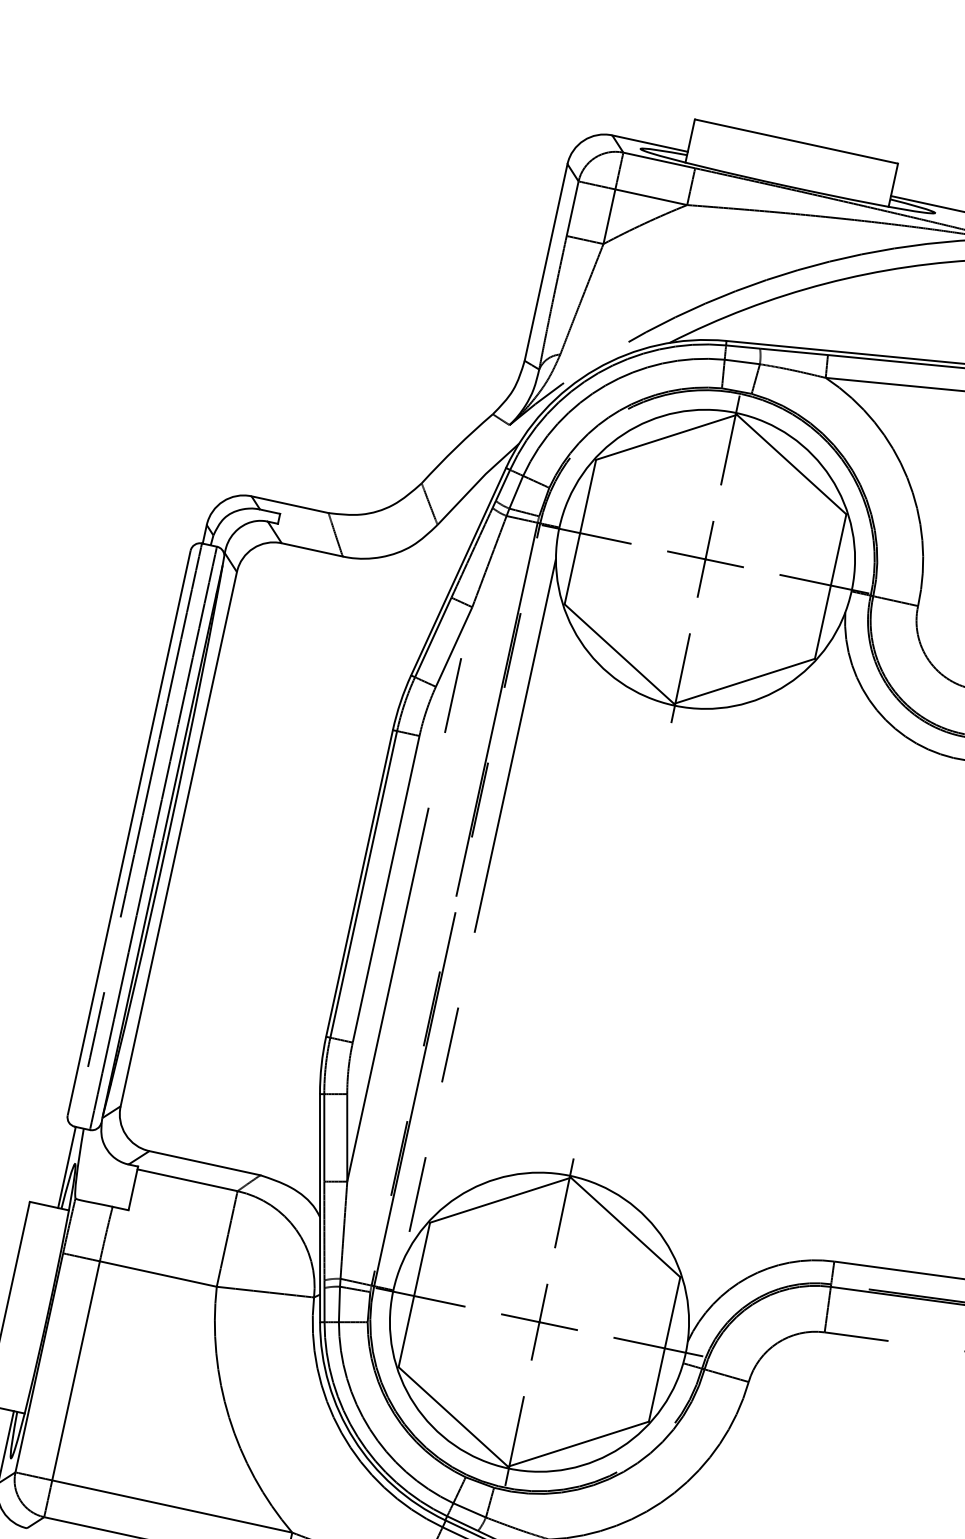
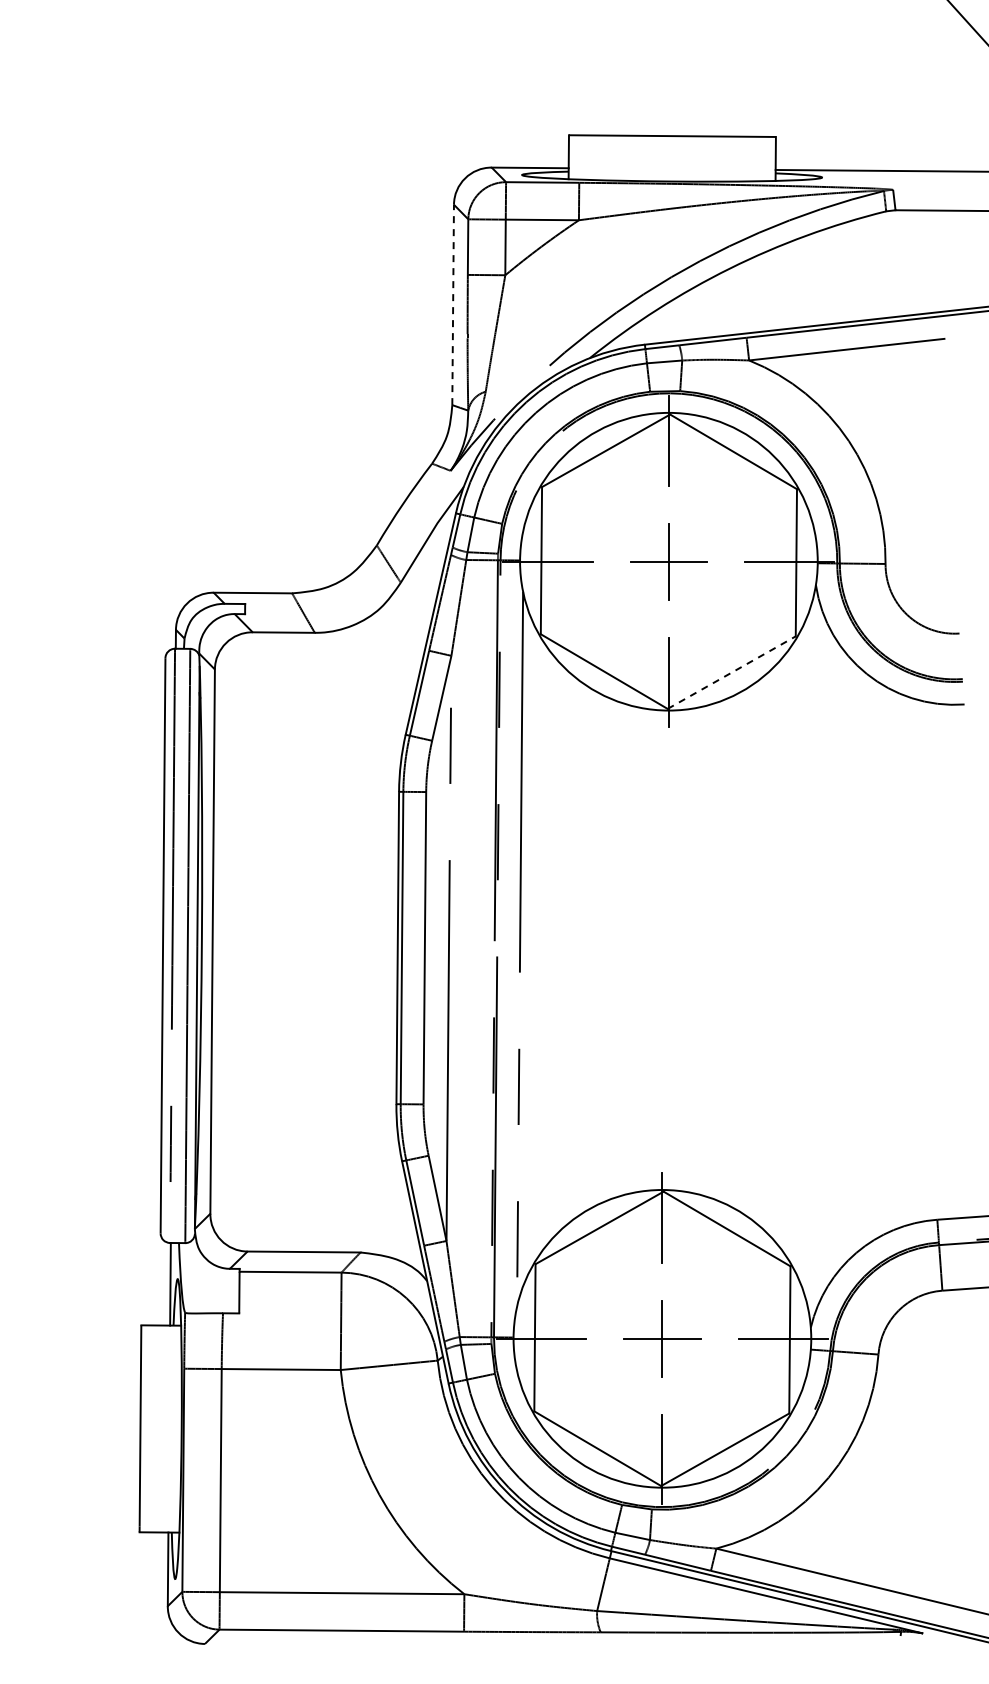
line: (546, 262) -> (453, 304), solid -> dashed
line: (744, 681) -> (731, 672), solid -> dashed

